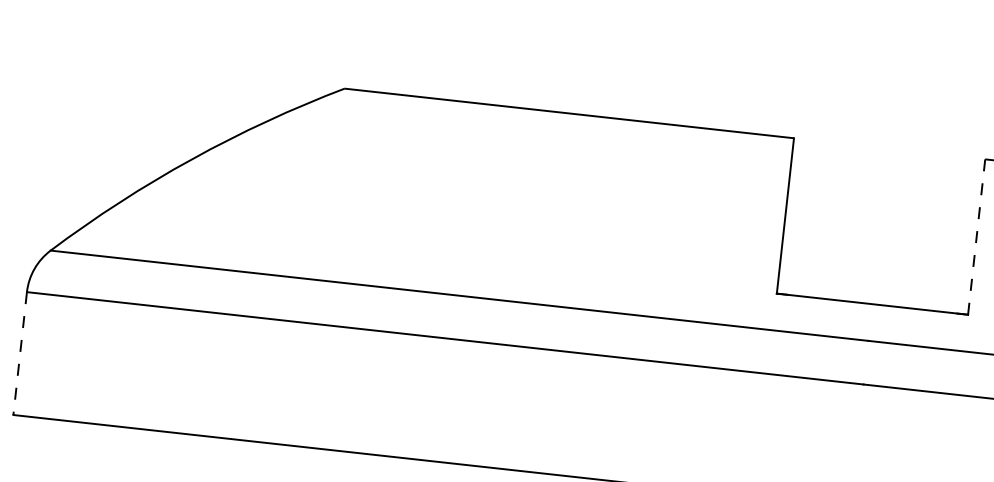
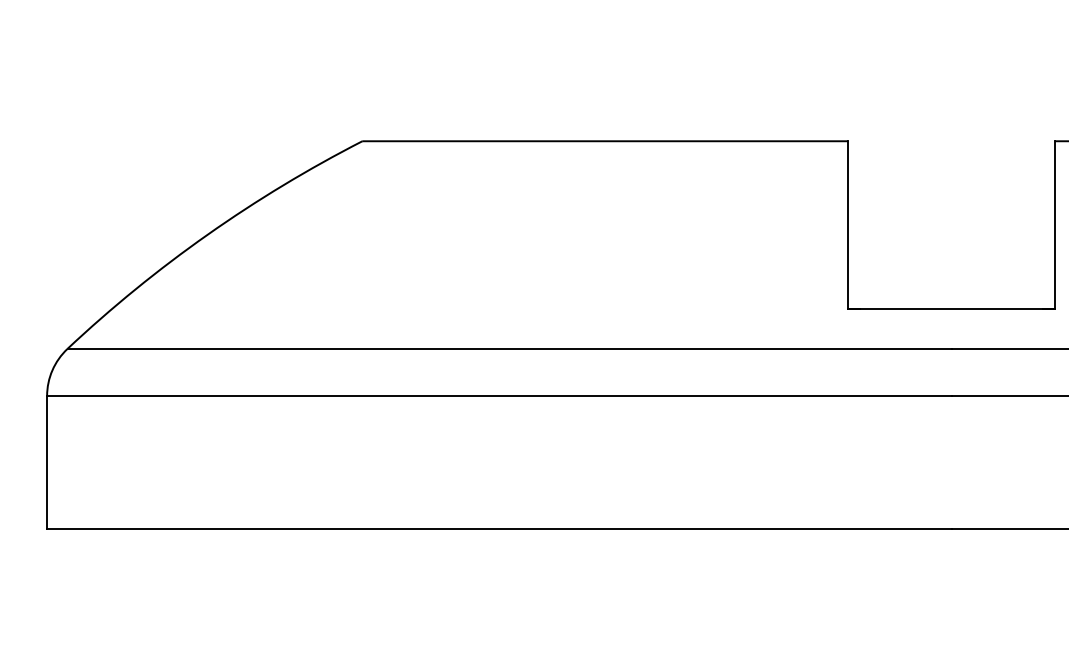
line: (976, 237) -> (1054, 225), dashed -> solid
line: (20, 353) -> (47, 462), dashed -> solid

